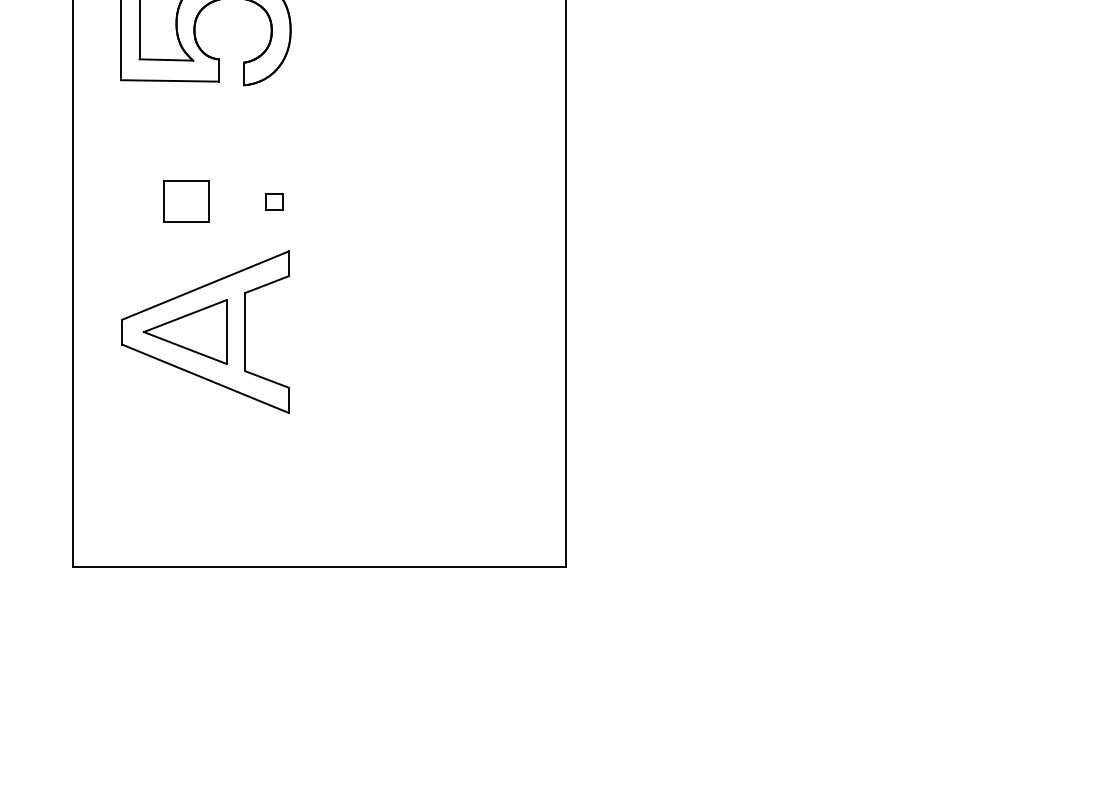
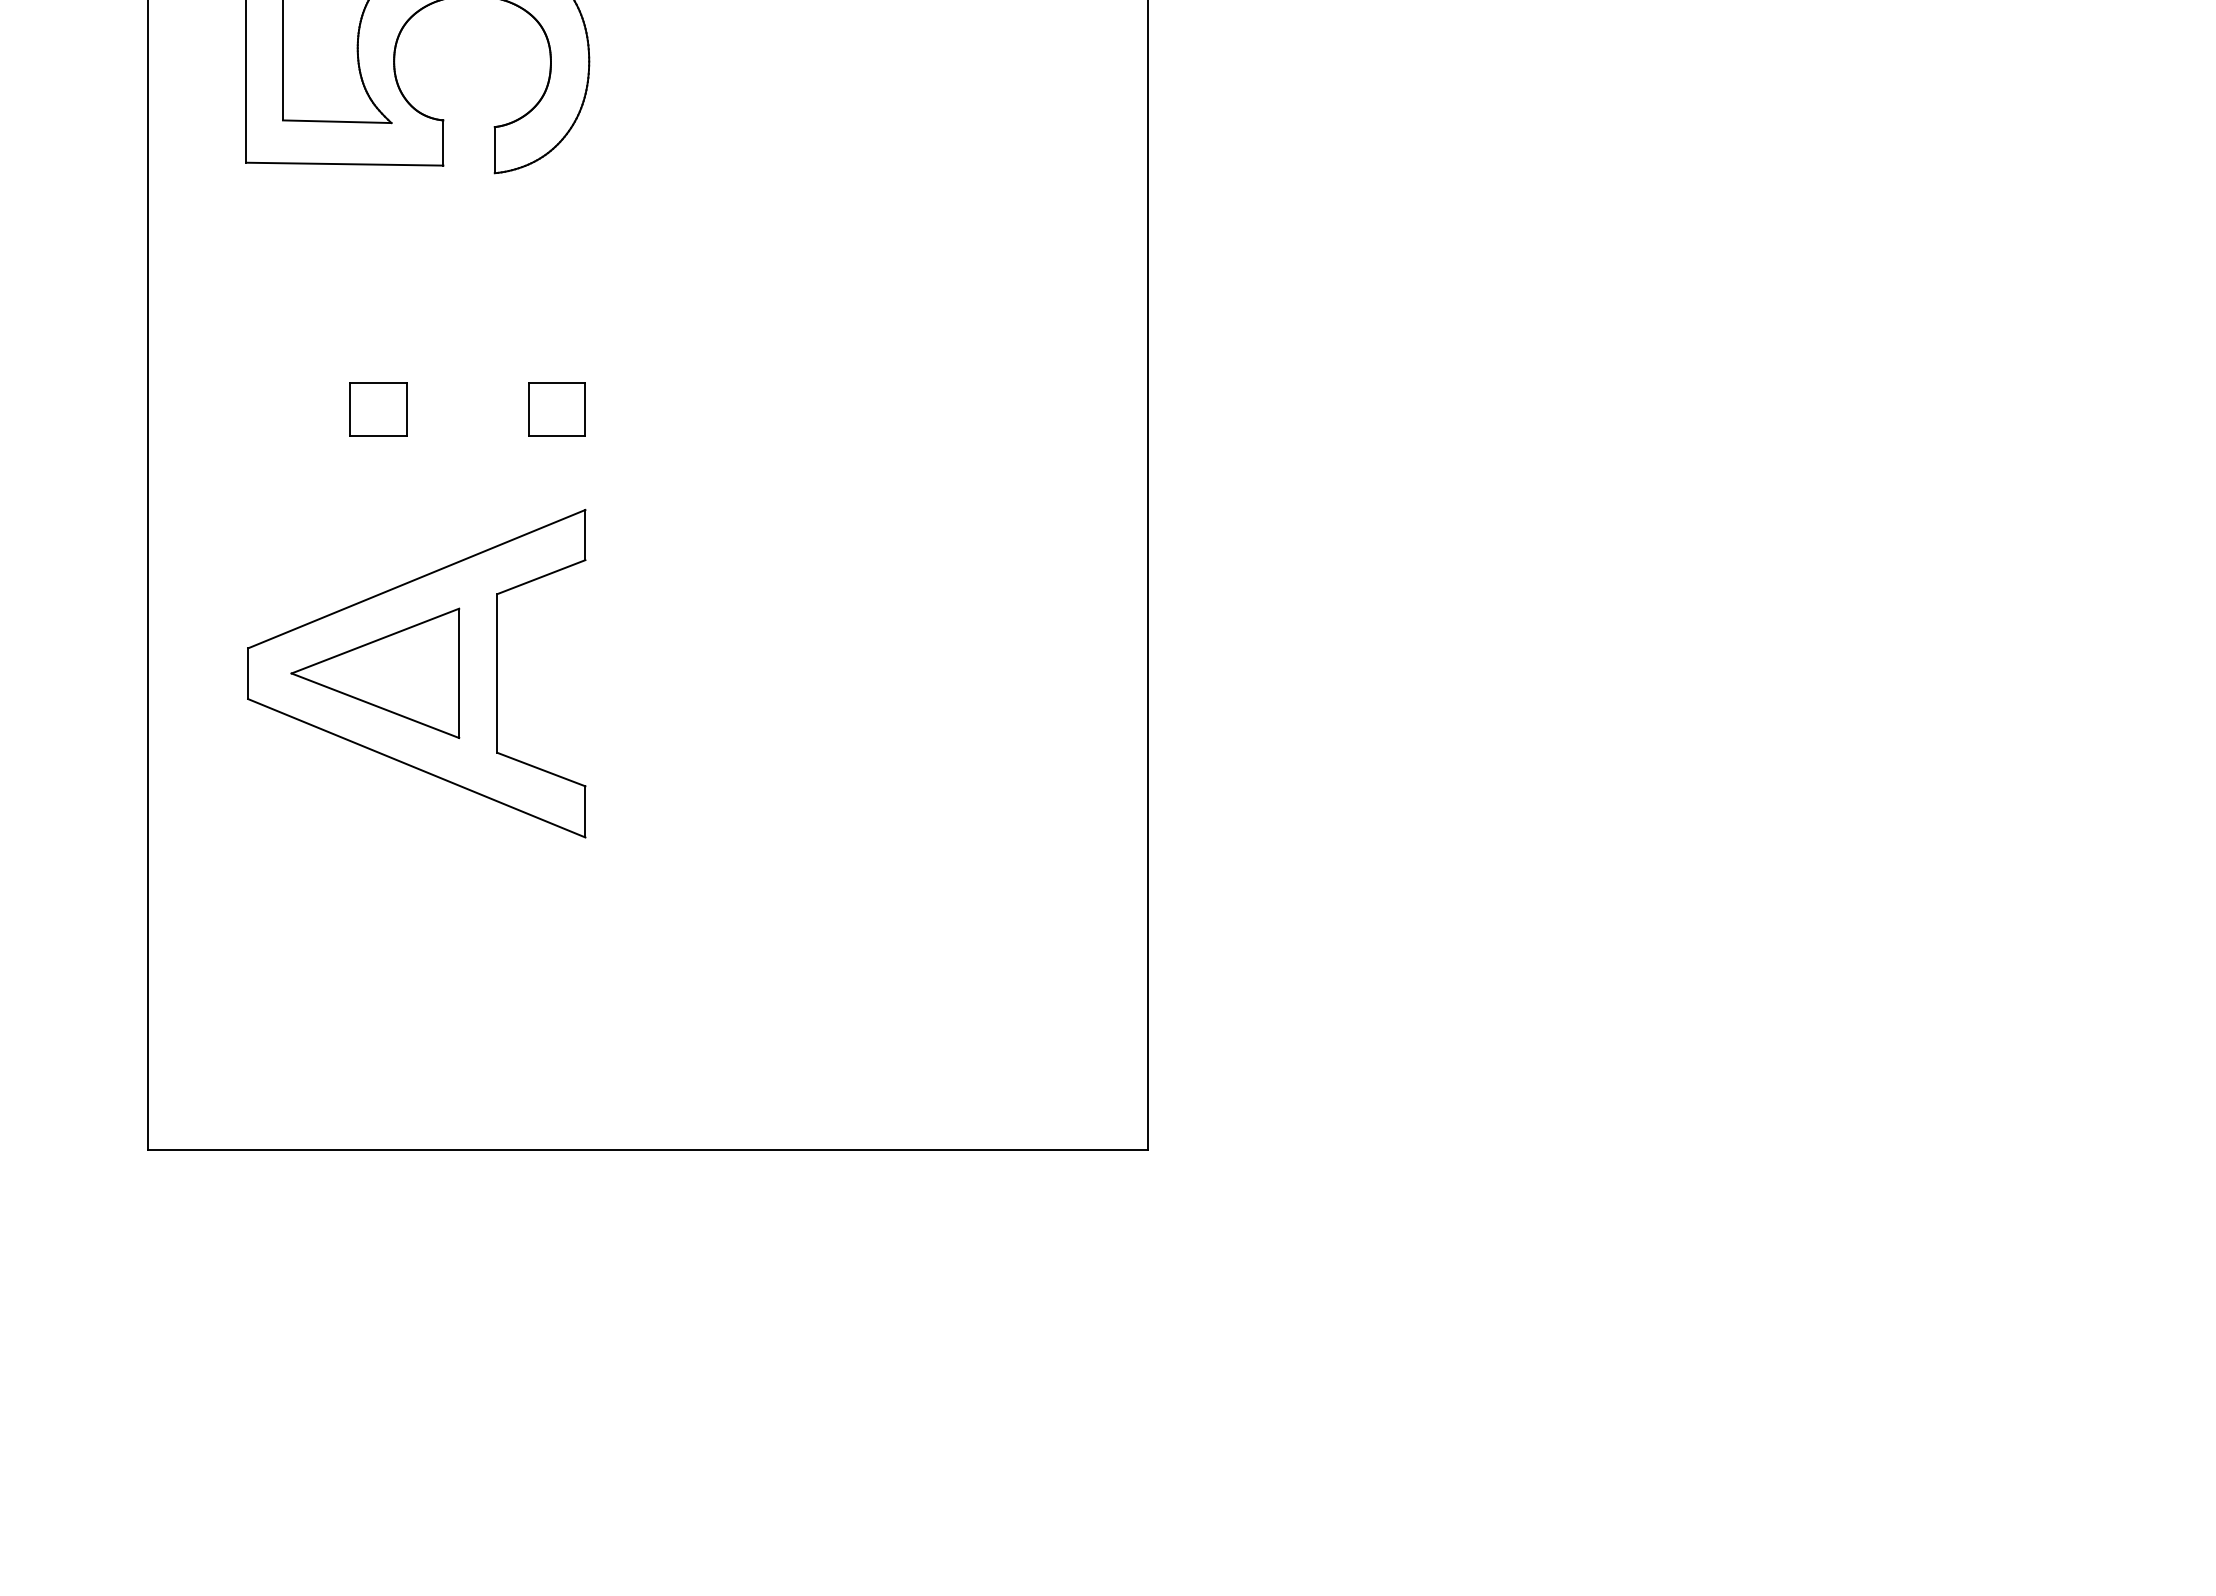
part: (186, 201) -> (377, 408), size x0.62
part: (274, 201) -> (556, 408), size x1.67

